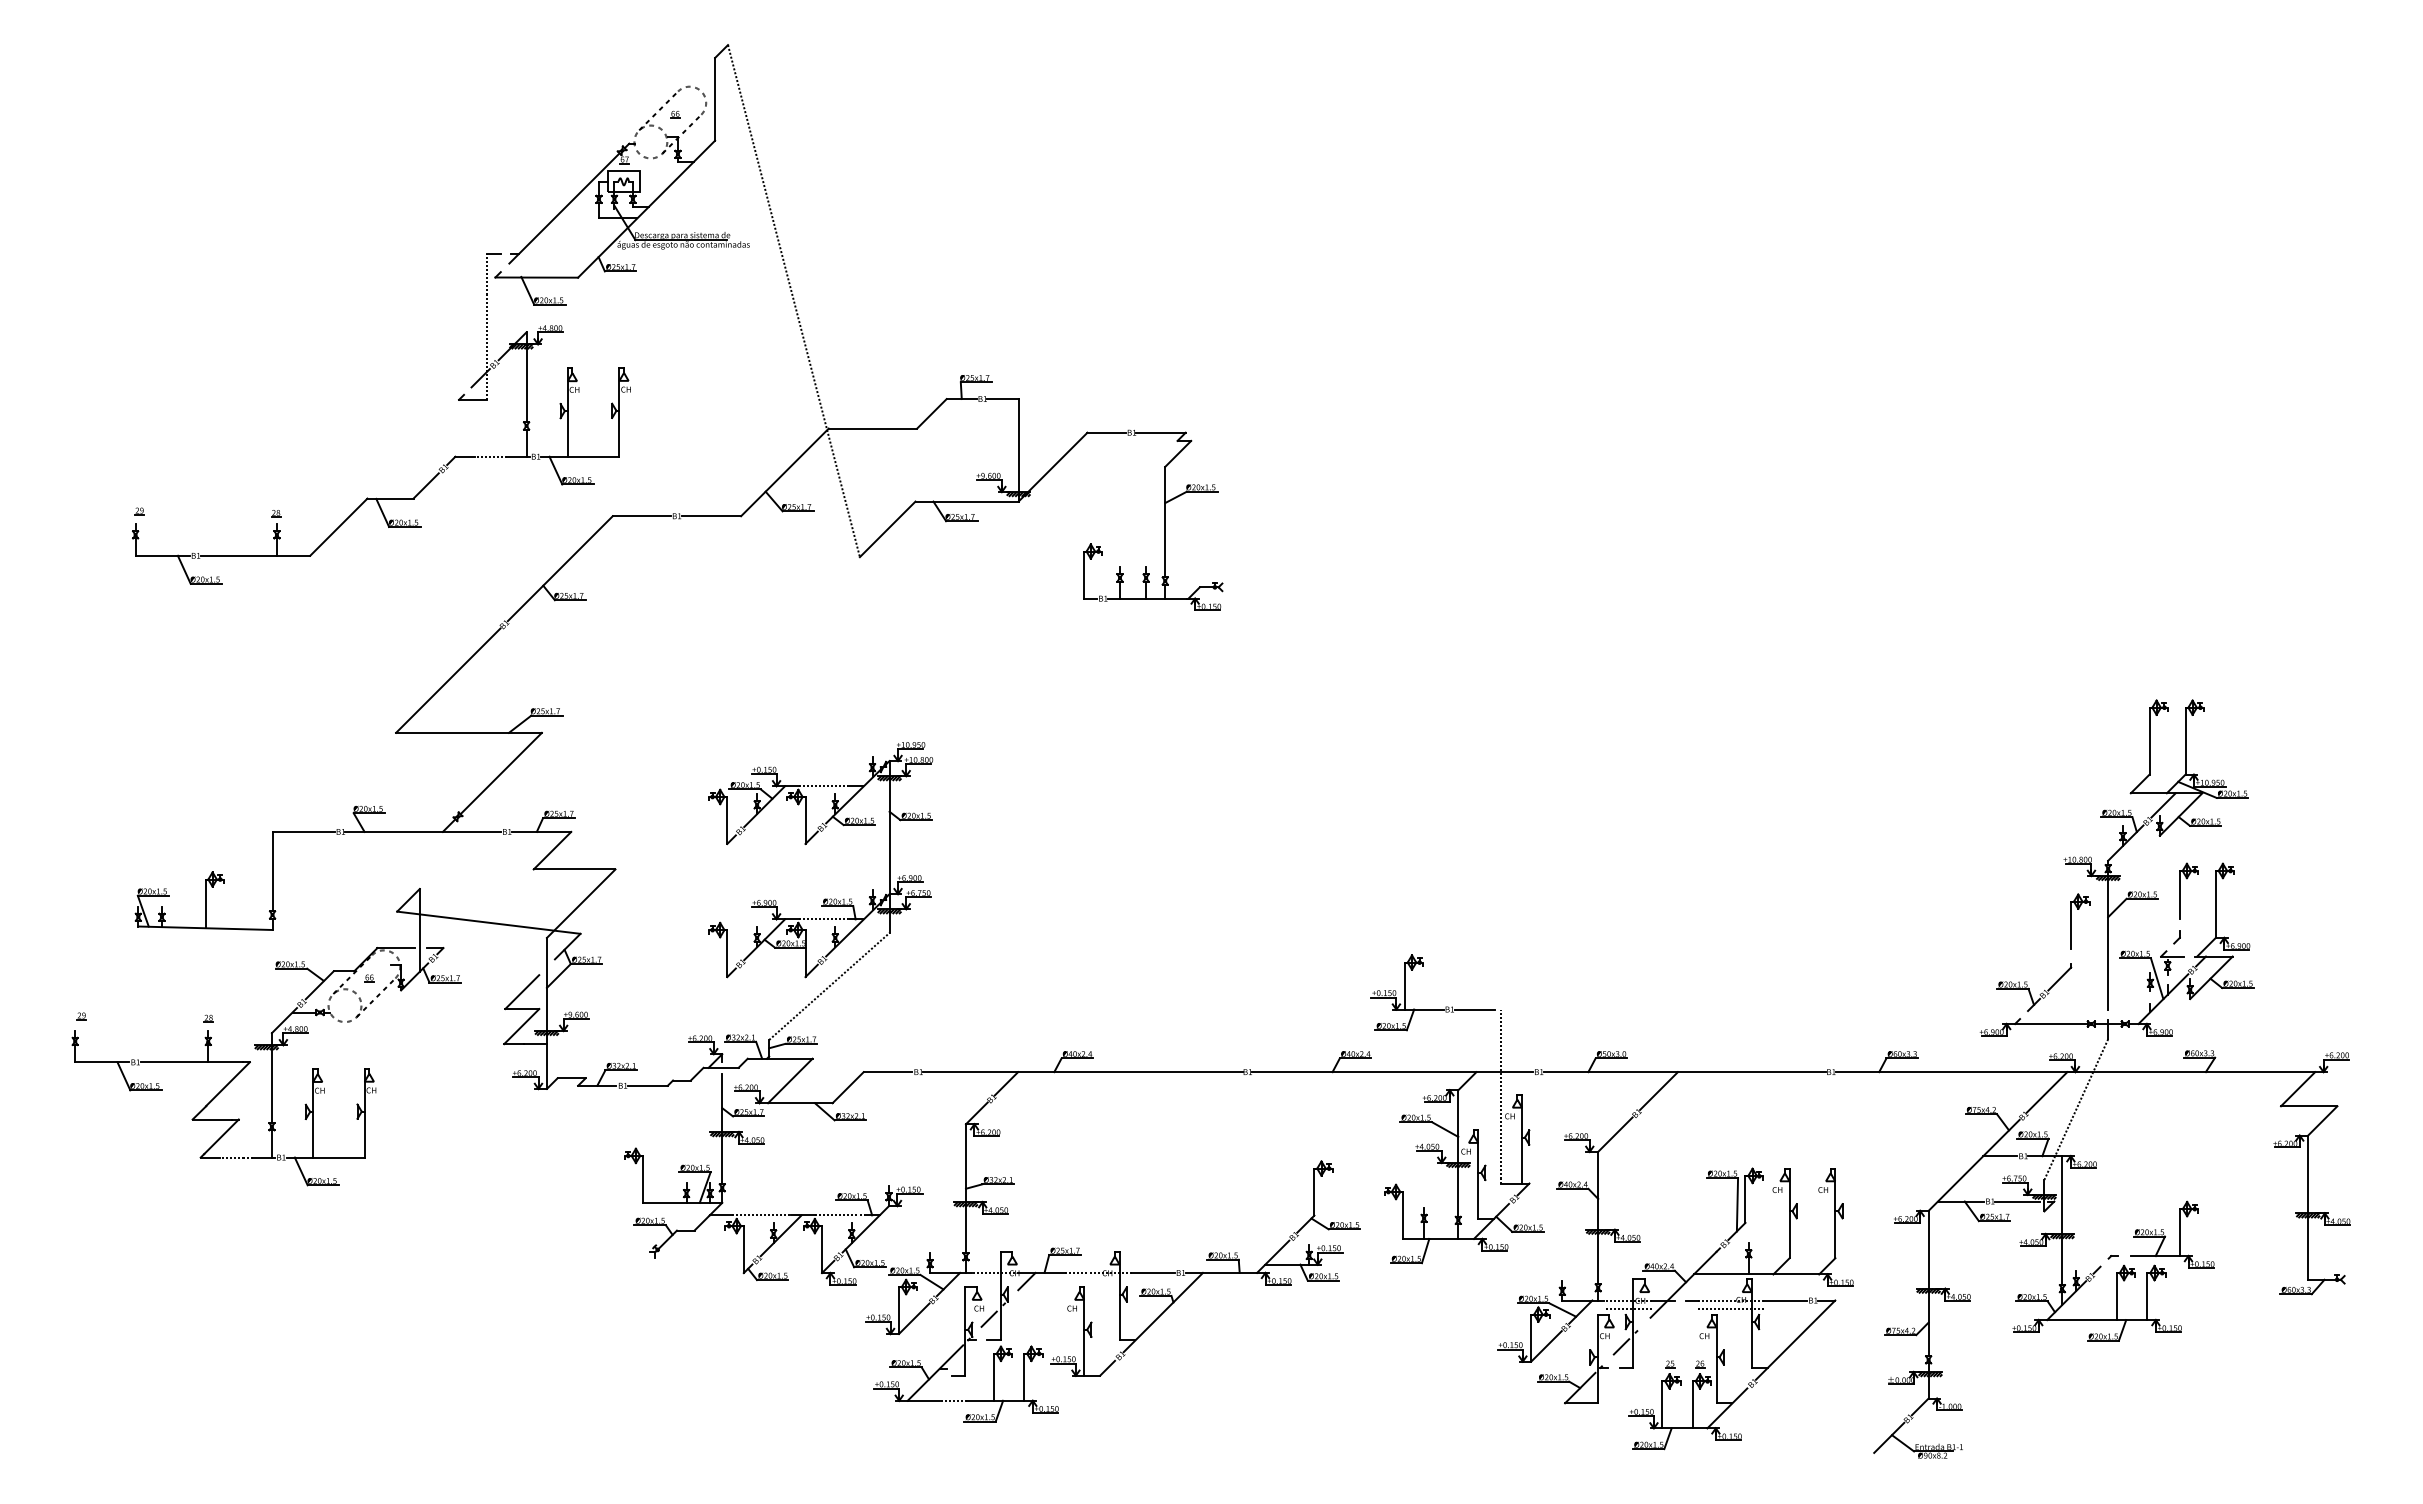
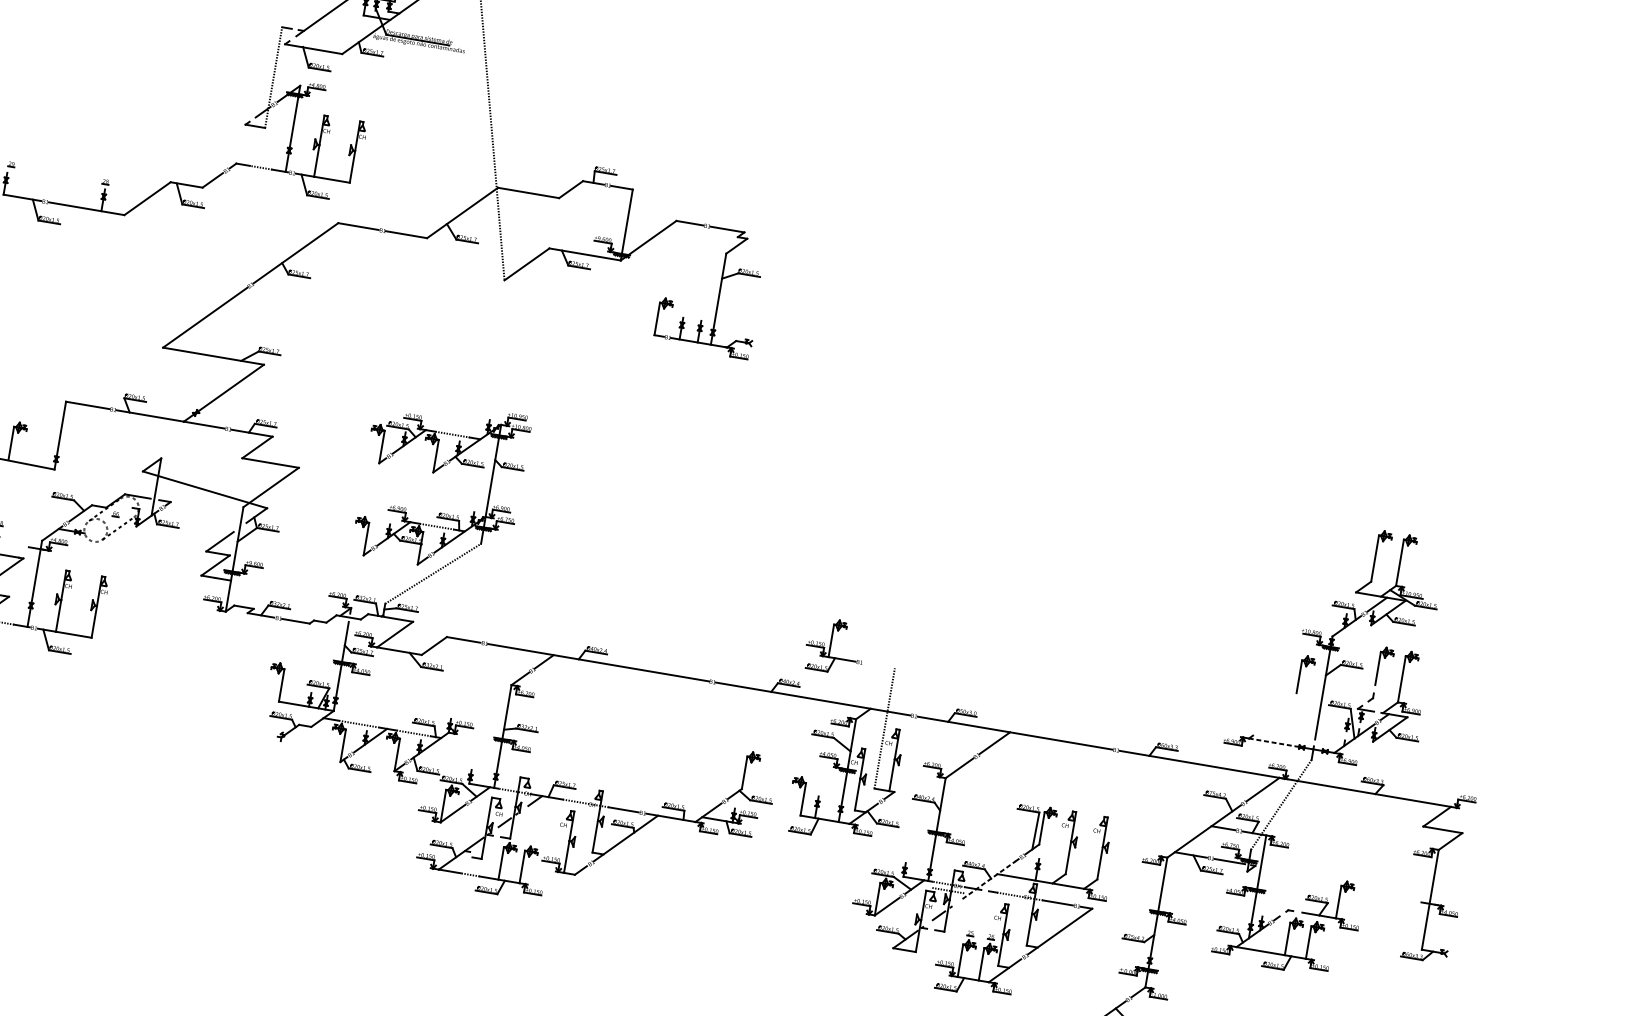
part: (2034, 987) -> (1266, 715), removed
line: (1474, 1009) -> (876, 665), removed
line: (2050, 1024) -> (1273, 742), solid -> dashed
hatch: (266, 1047) -> (36, 550), removed
hatch: (2308, 1215) -> (1429, 905), removed
line: (1683, 1284) -> (989, 879), solid -> dashed
line: (1730, 1309) -> (1018, 902), removed

